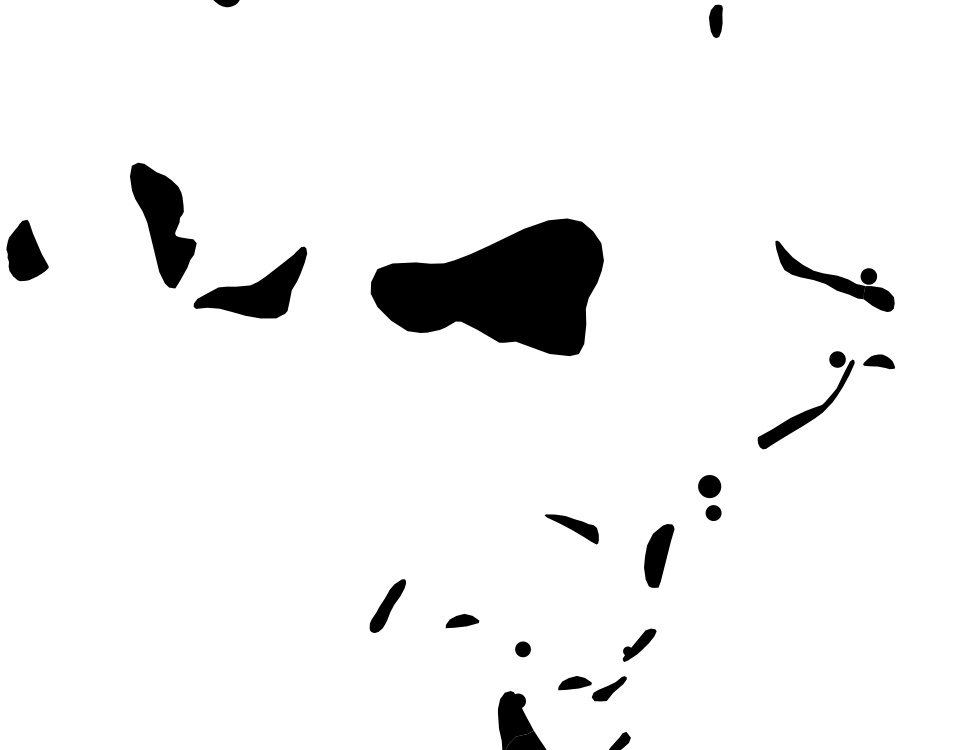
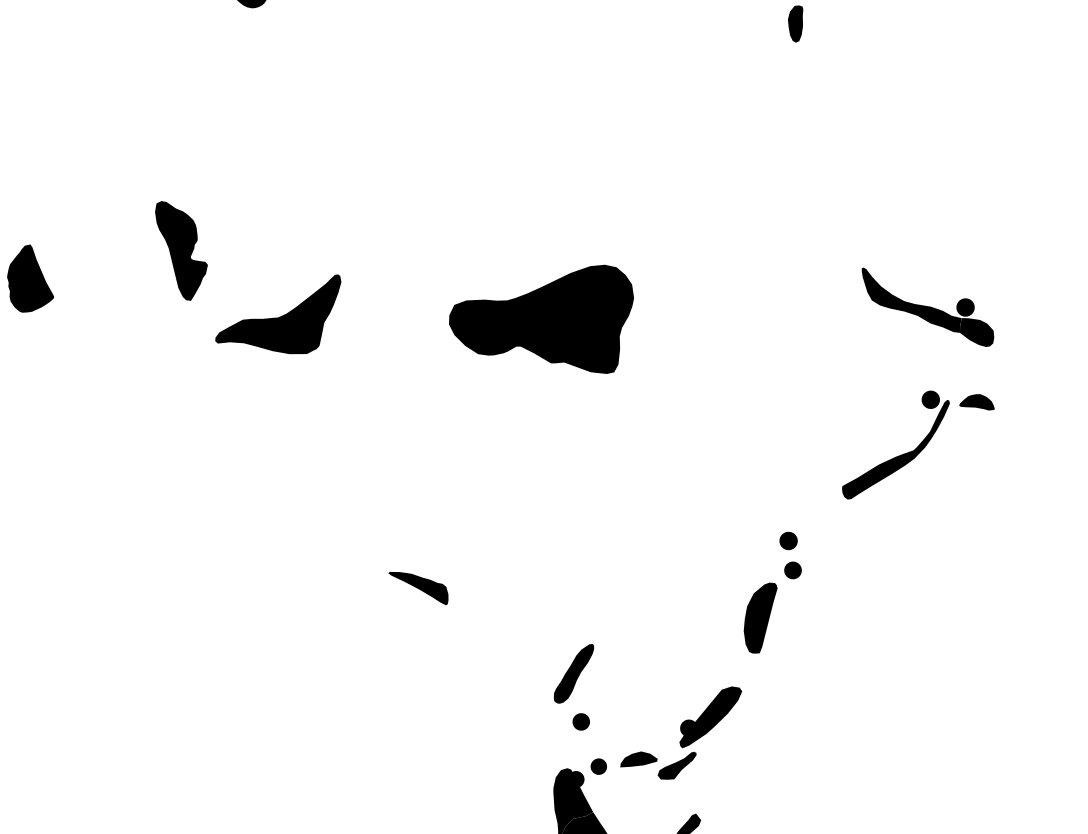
part: (163, 225) -> (181, 250), size x0.71
part: (487, 286) -> (541, 318), size x0.71
part: (709, 486) -> (788, 540), size x0.71
part: (571, 529) -> (418, 588), moved
part: (659, 555) -> (760, 617), moved
part: (387, 605) -> (573, 673), moved
part: (462, 621) -> (513, 690), removed
part: (639, 645) -> (710, 717), size x1.67
fill: (538, 689) -> (598, 766), added

